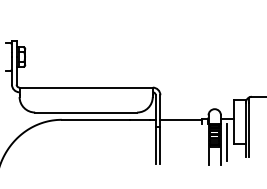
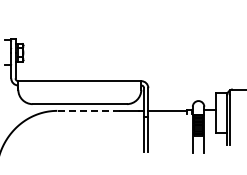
line: (95, 119) -> (88, 110), solid -> dashed
line: (227, 142) -> (210, 131), removed

